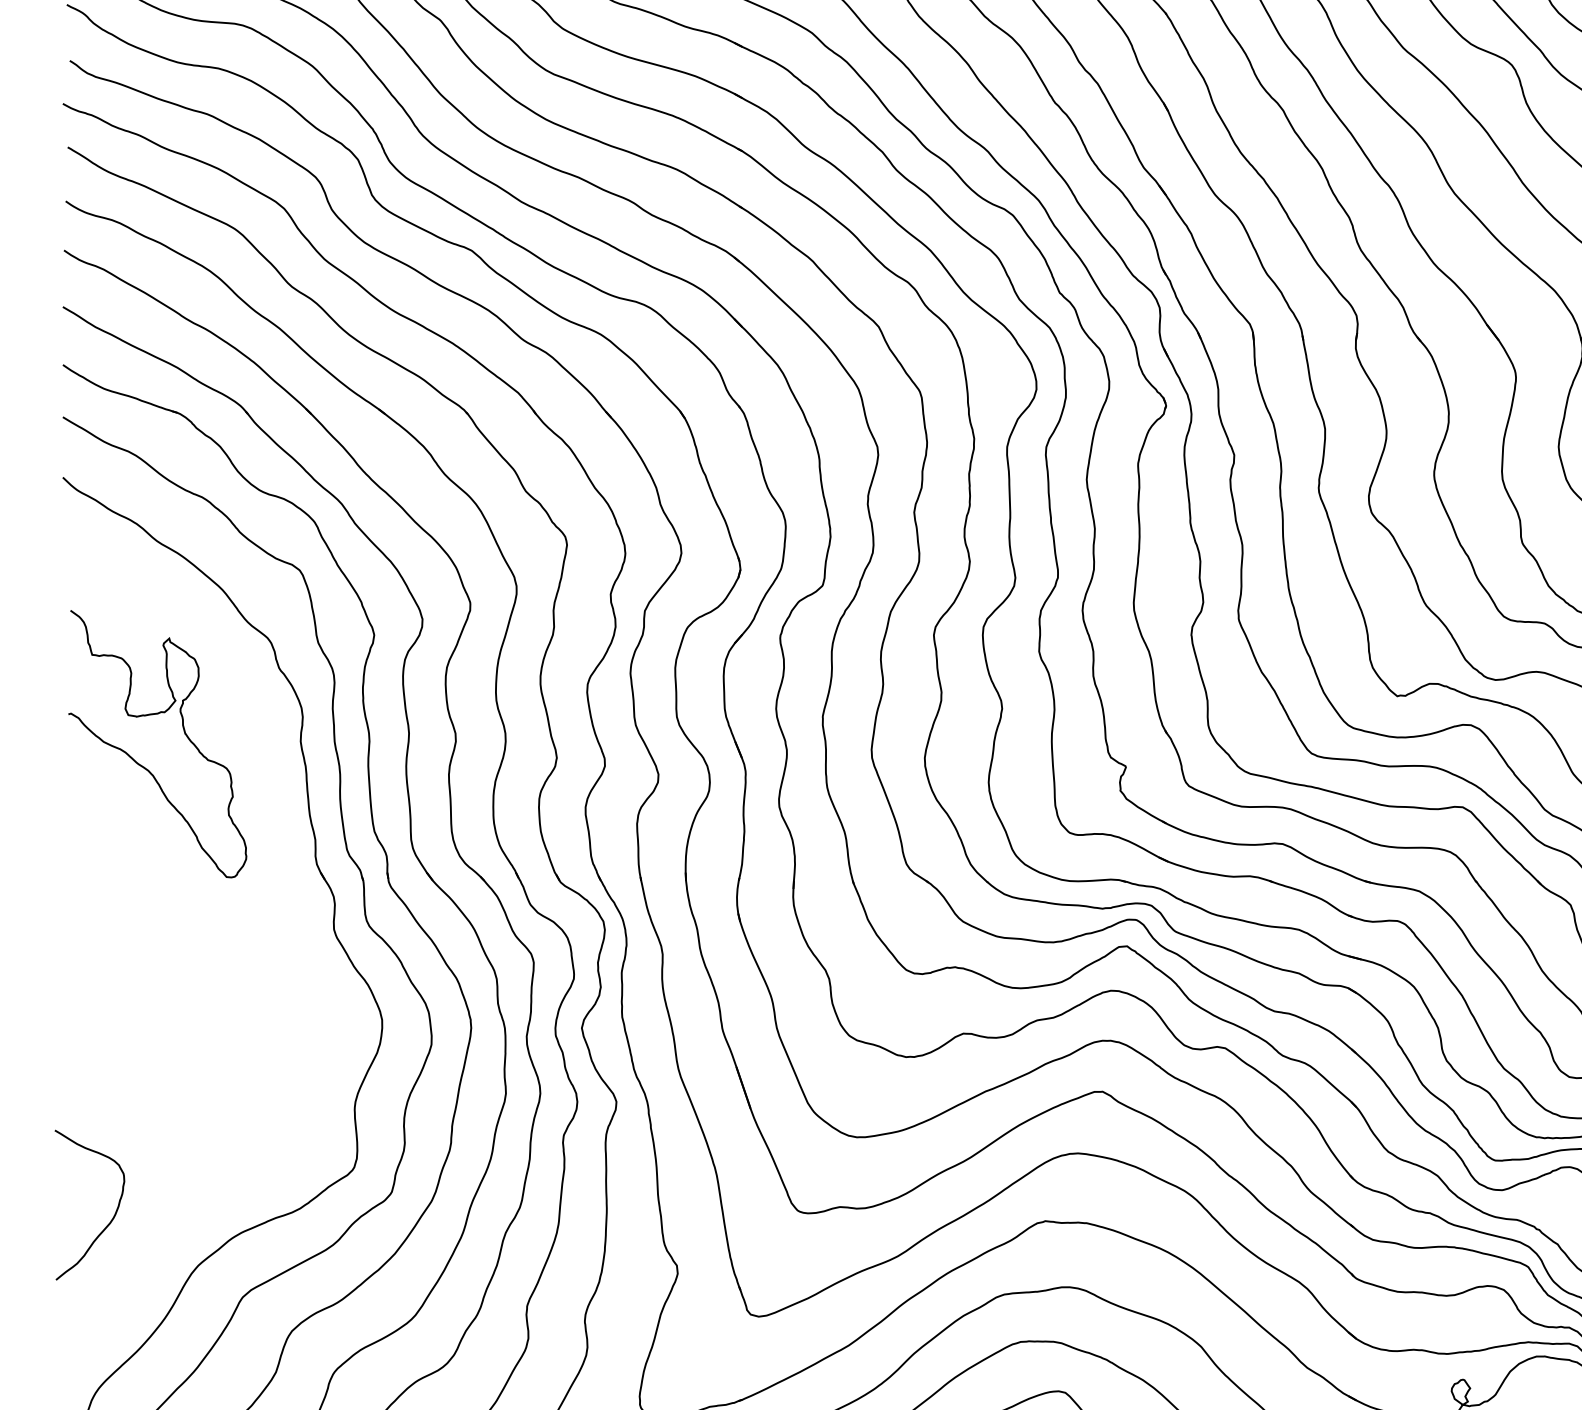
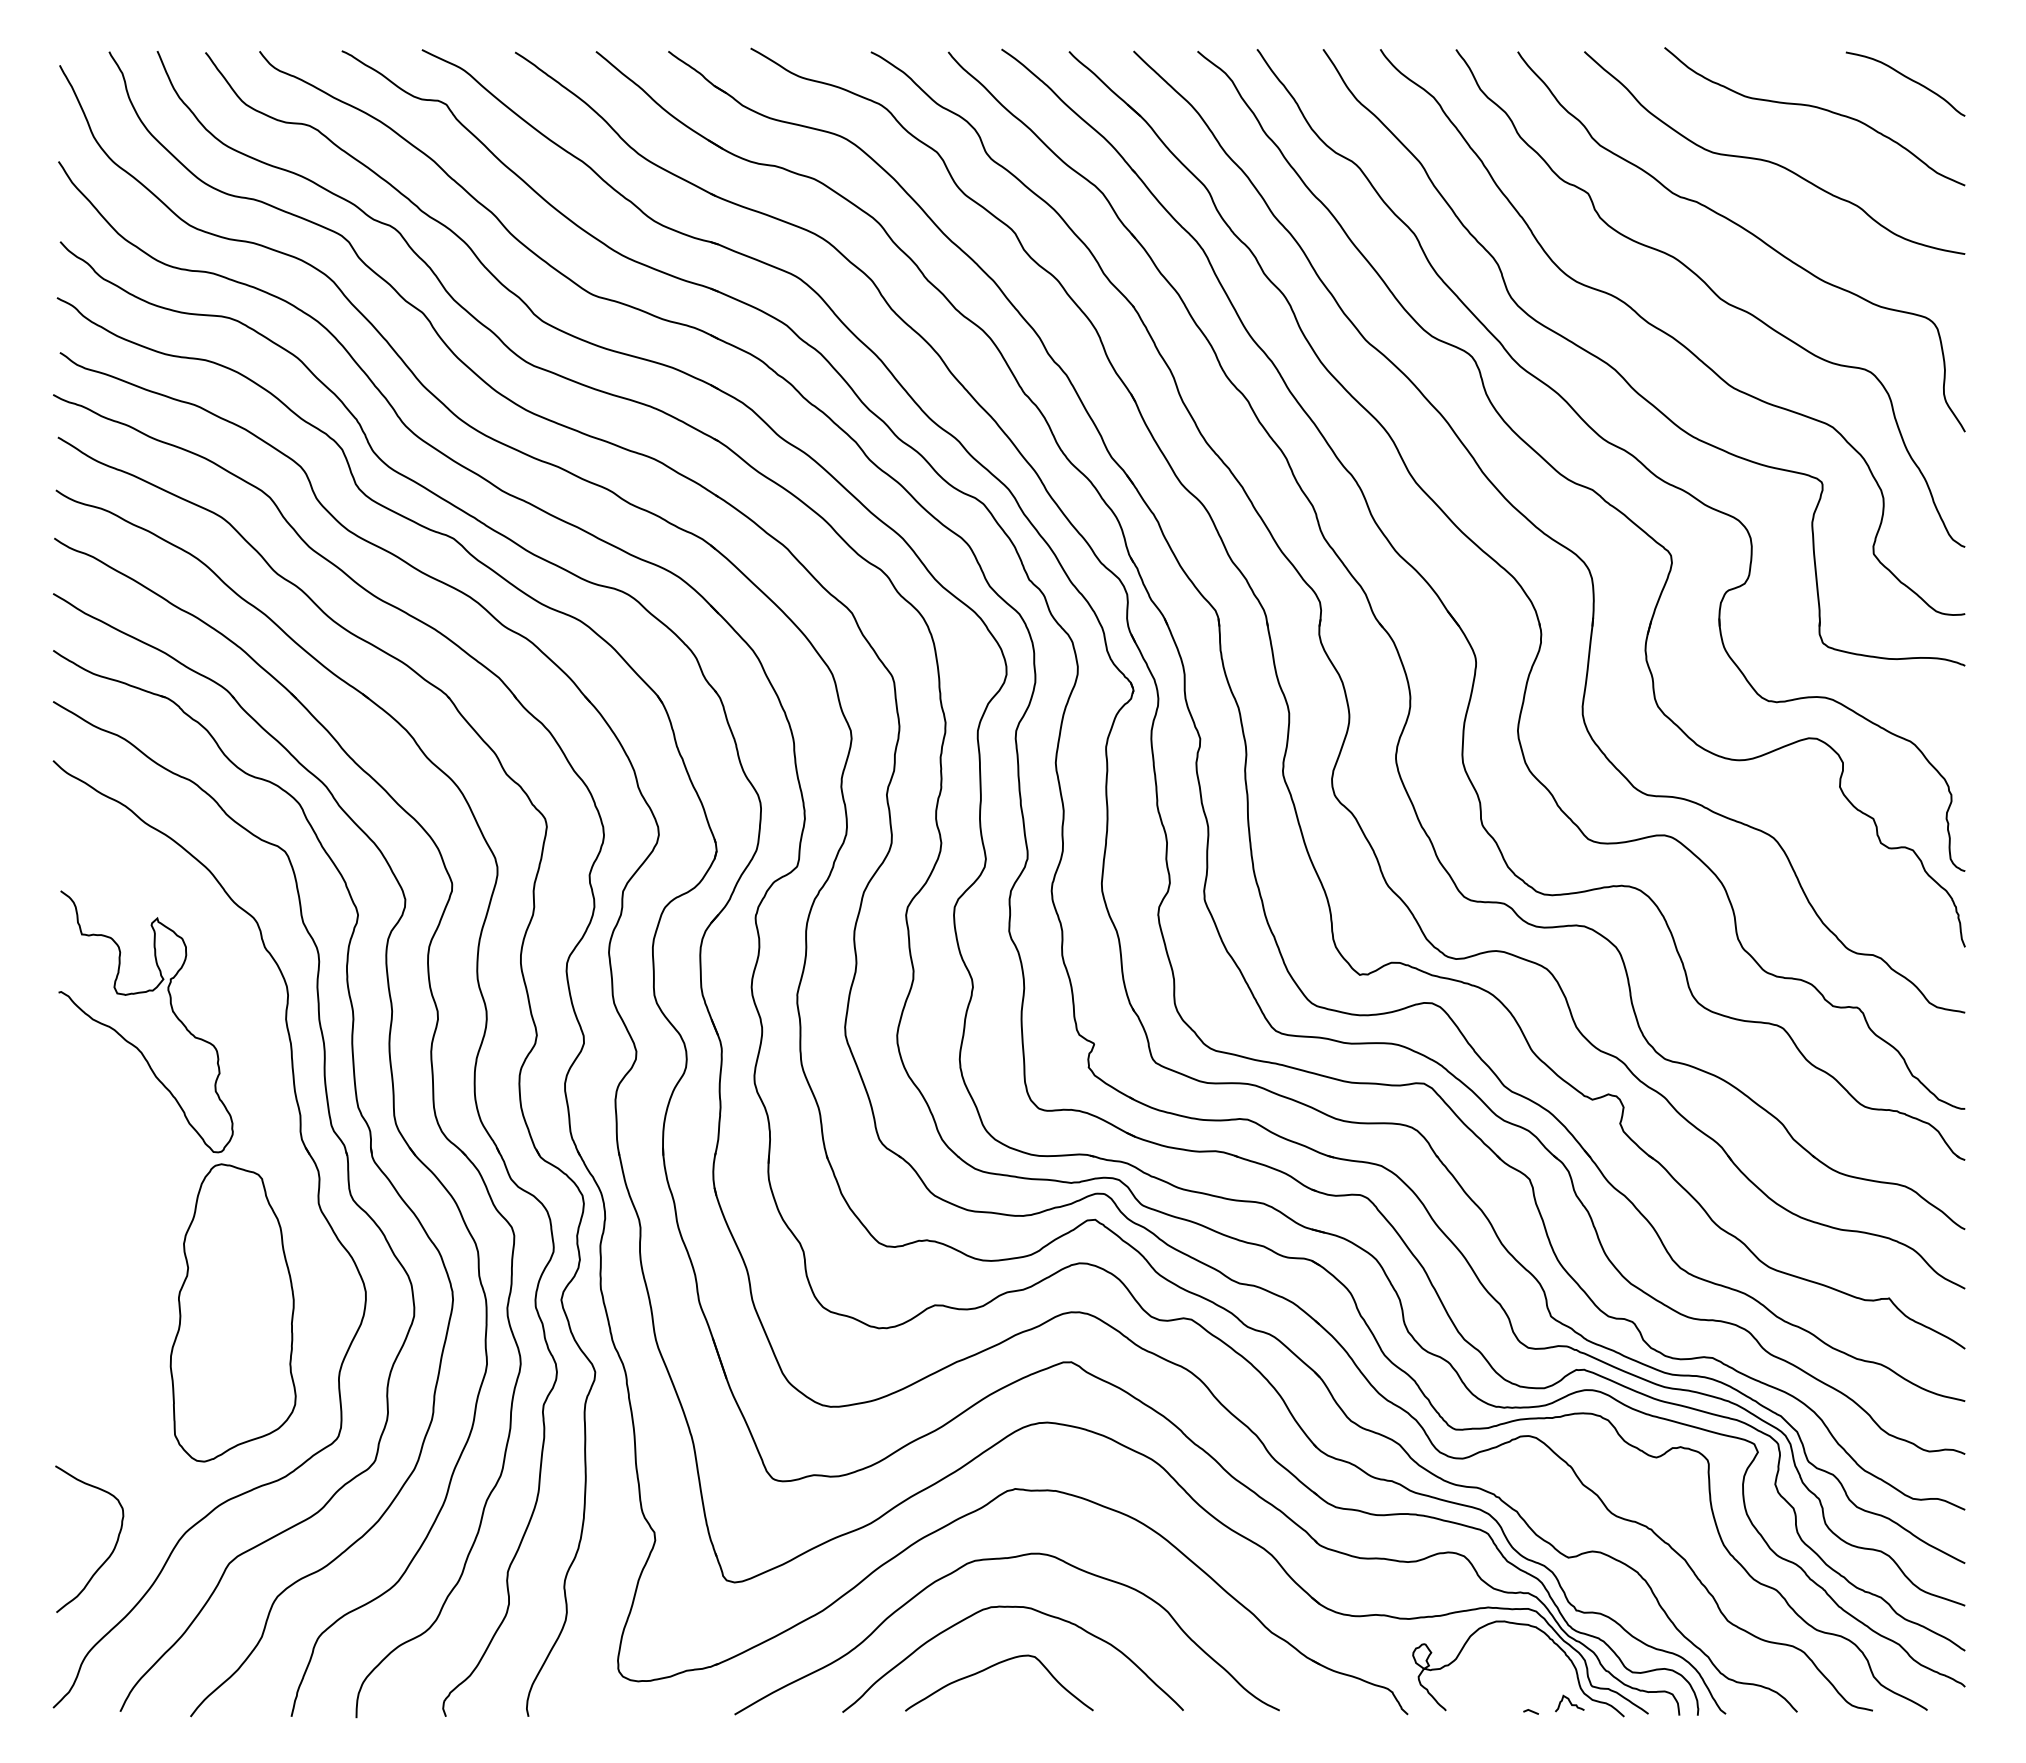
part: (246, 1040) -> (232, 1312), added
curve: (111, 1219) -> (110, 1553), moved

